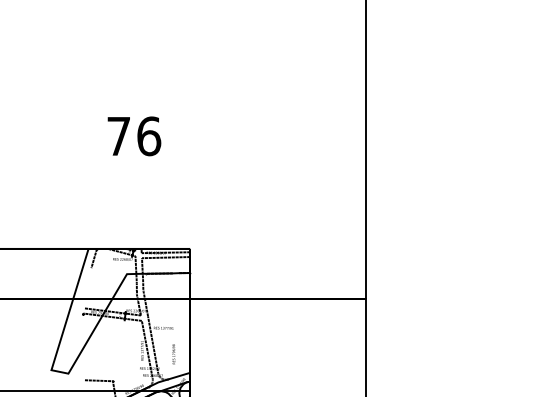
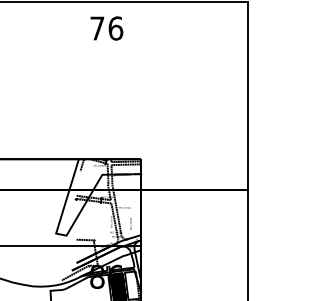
text: (133, 136) -> (106, 28), moved

